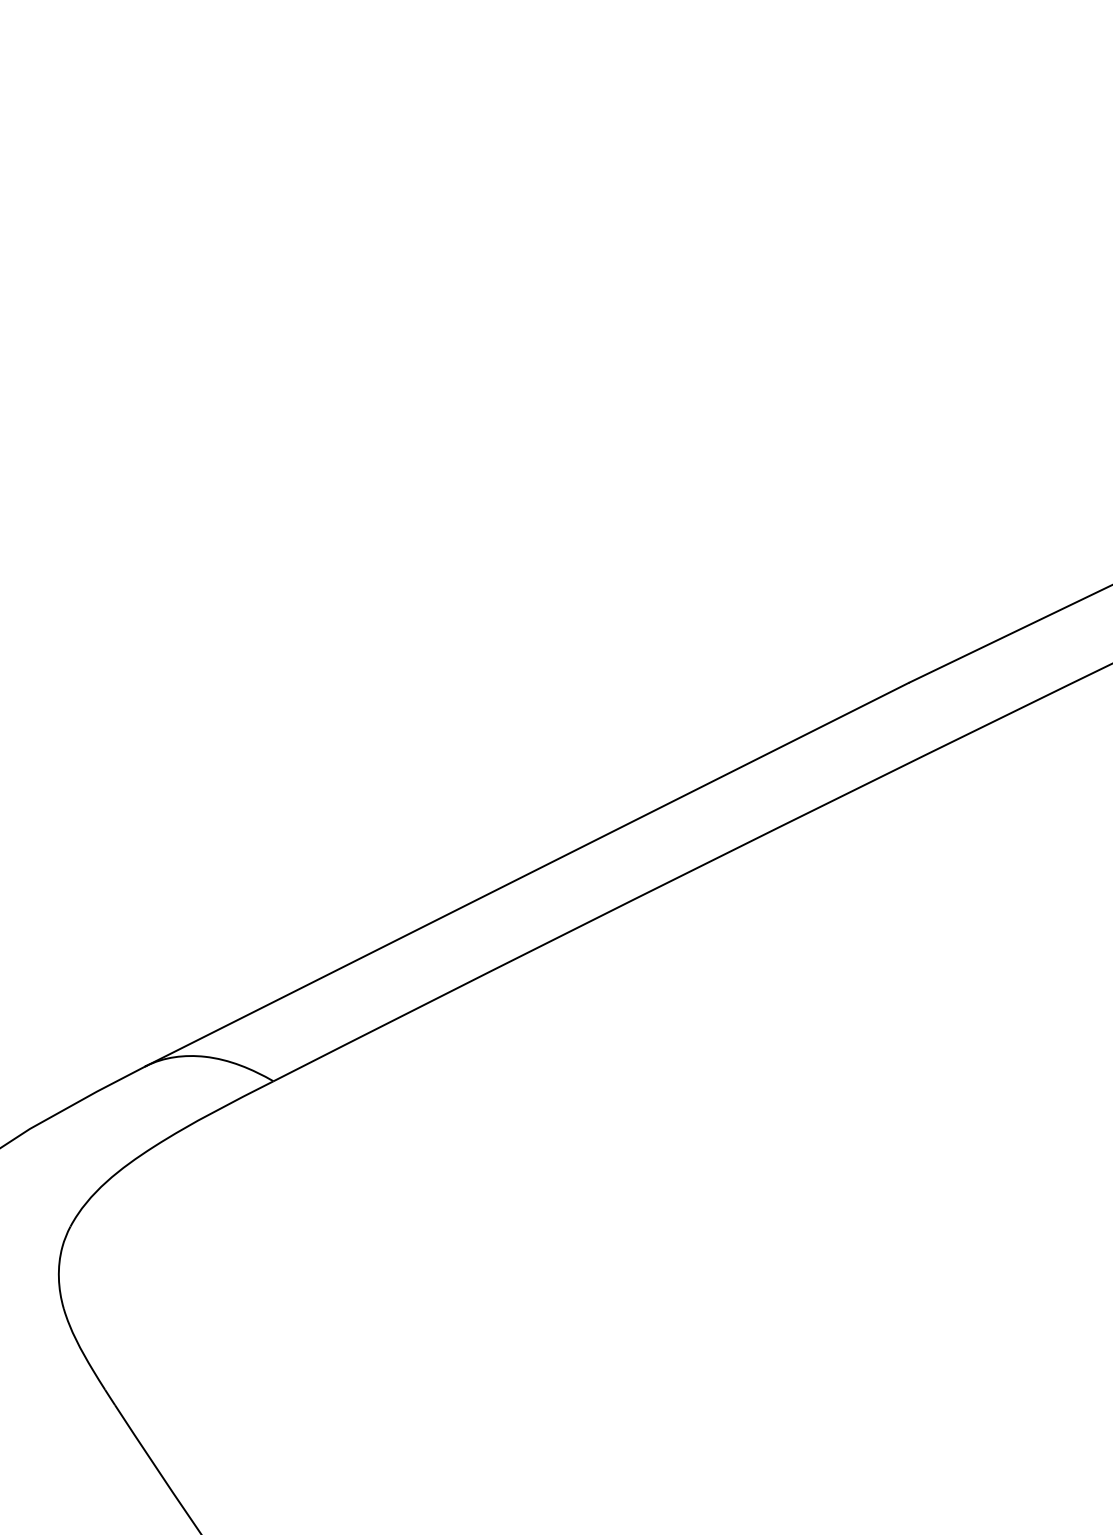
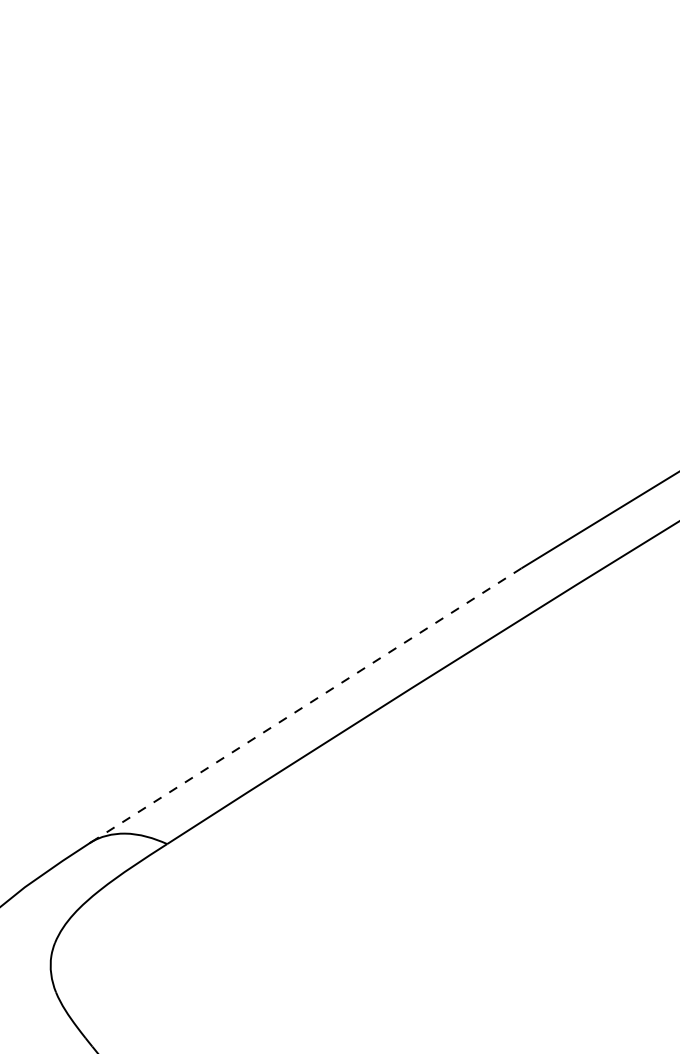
line: (526, 874) -> (305, 705), solid -> dashed

